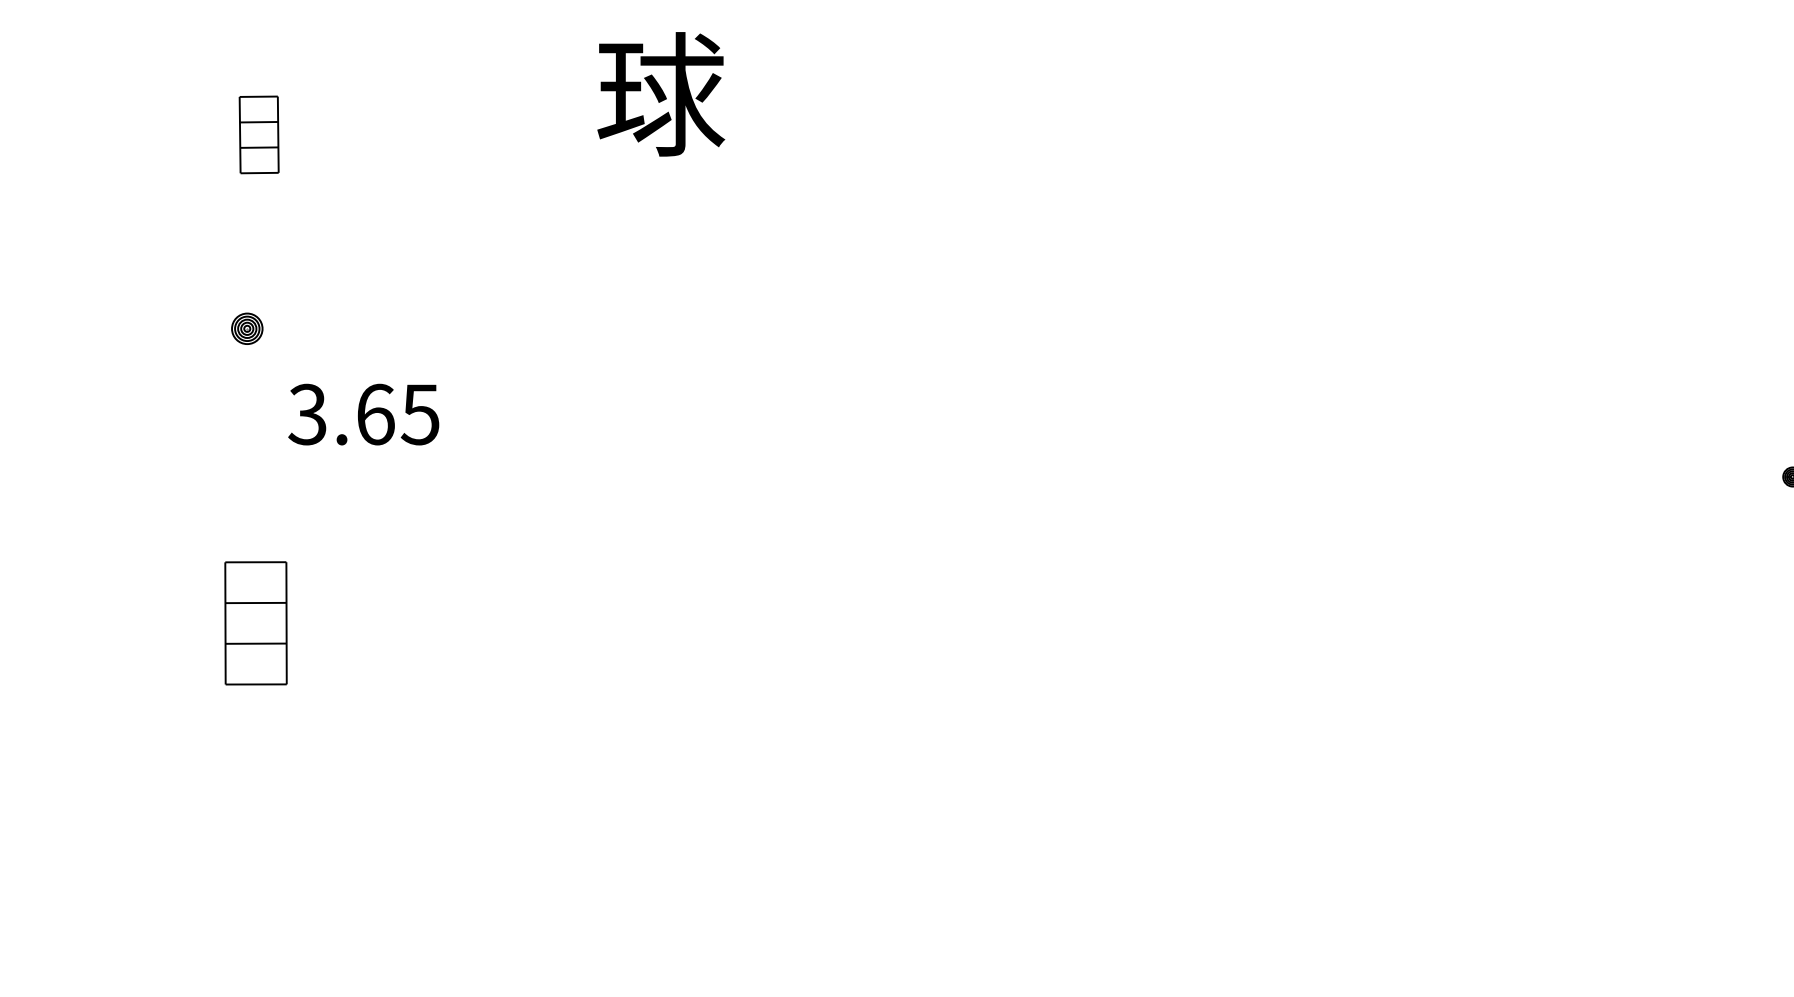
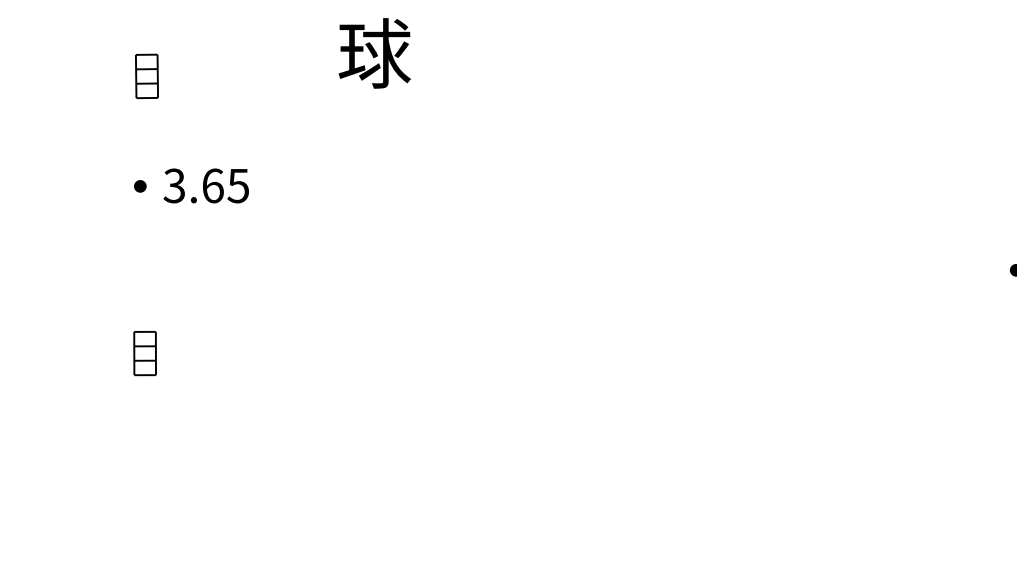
part: (247, 329) -> (140, 186), size x0.62
text: (362, 413) -> (205, 185), moved
part: (254, 623) -> (144, 353), size x0.62

